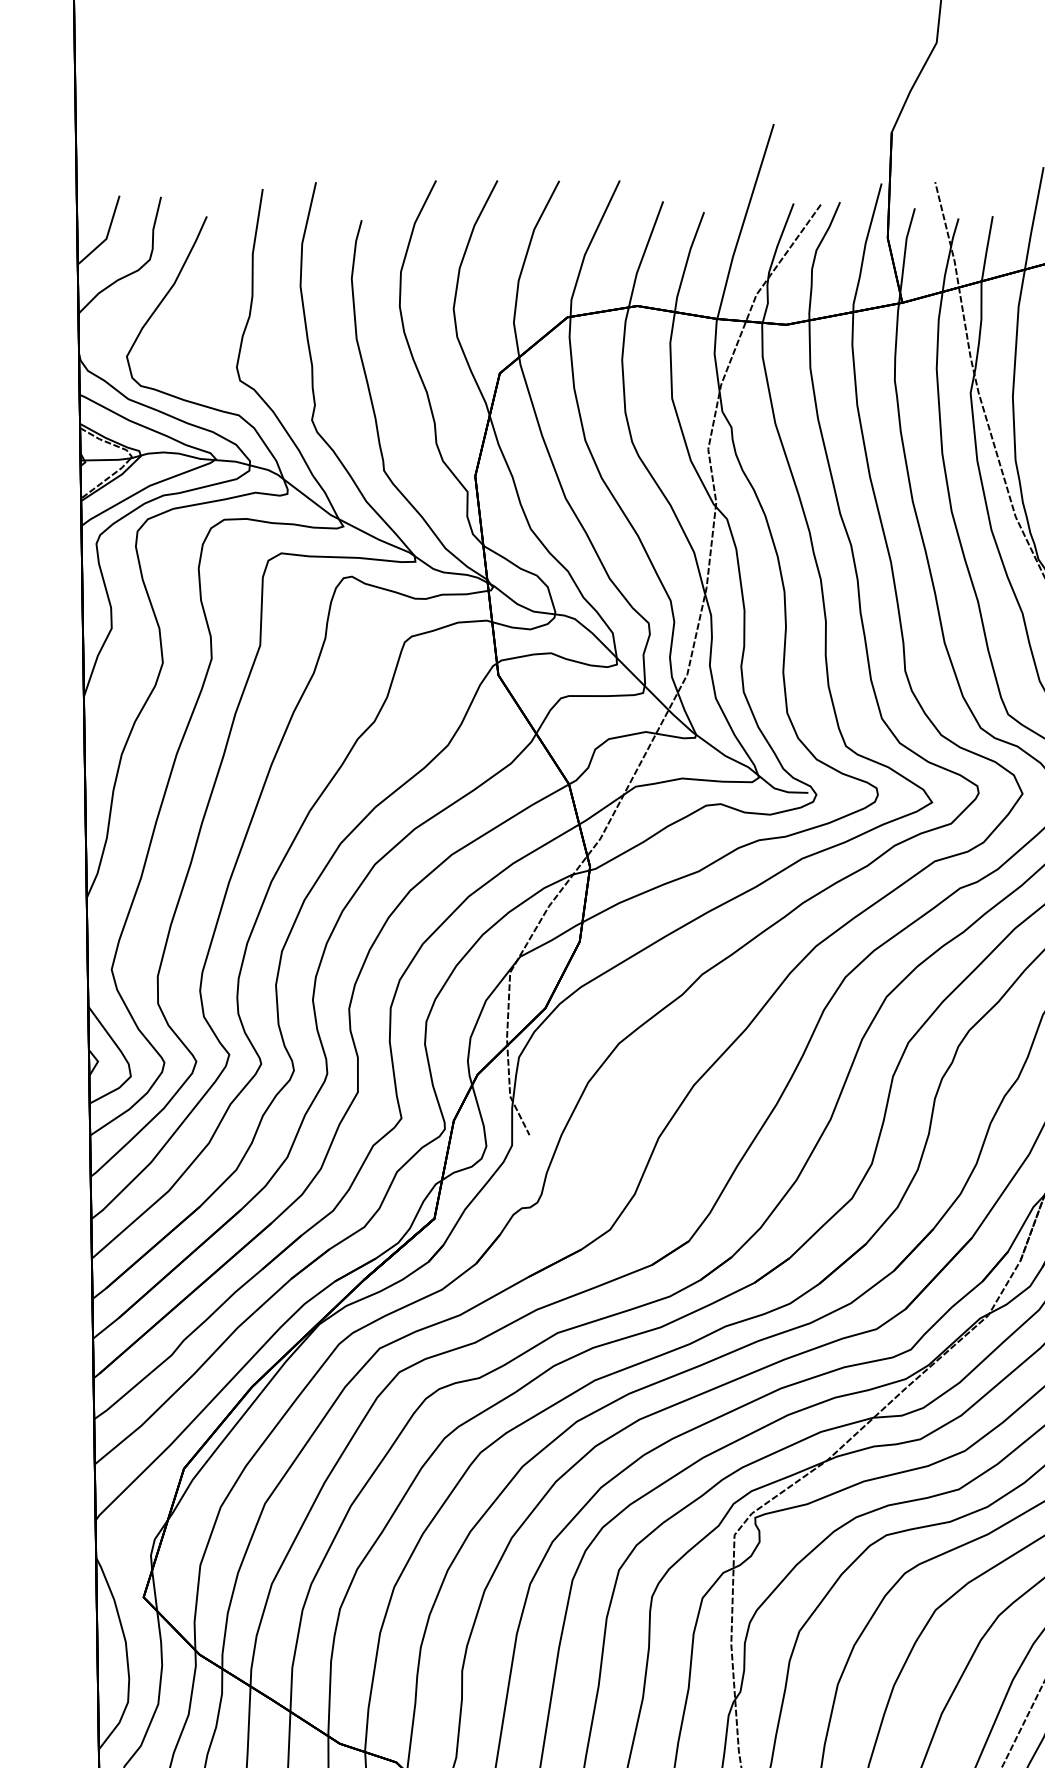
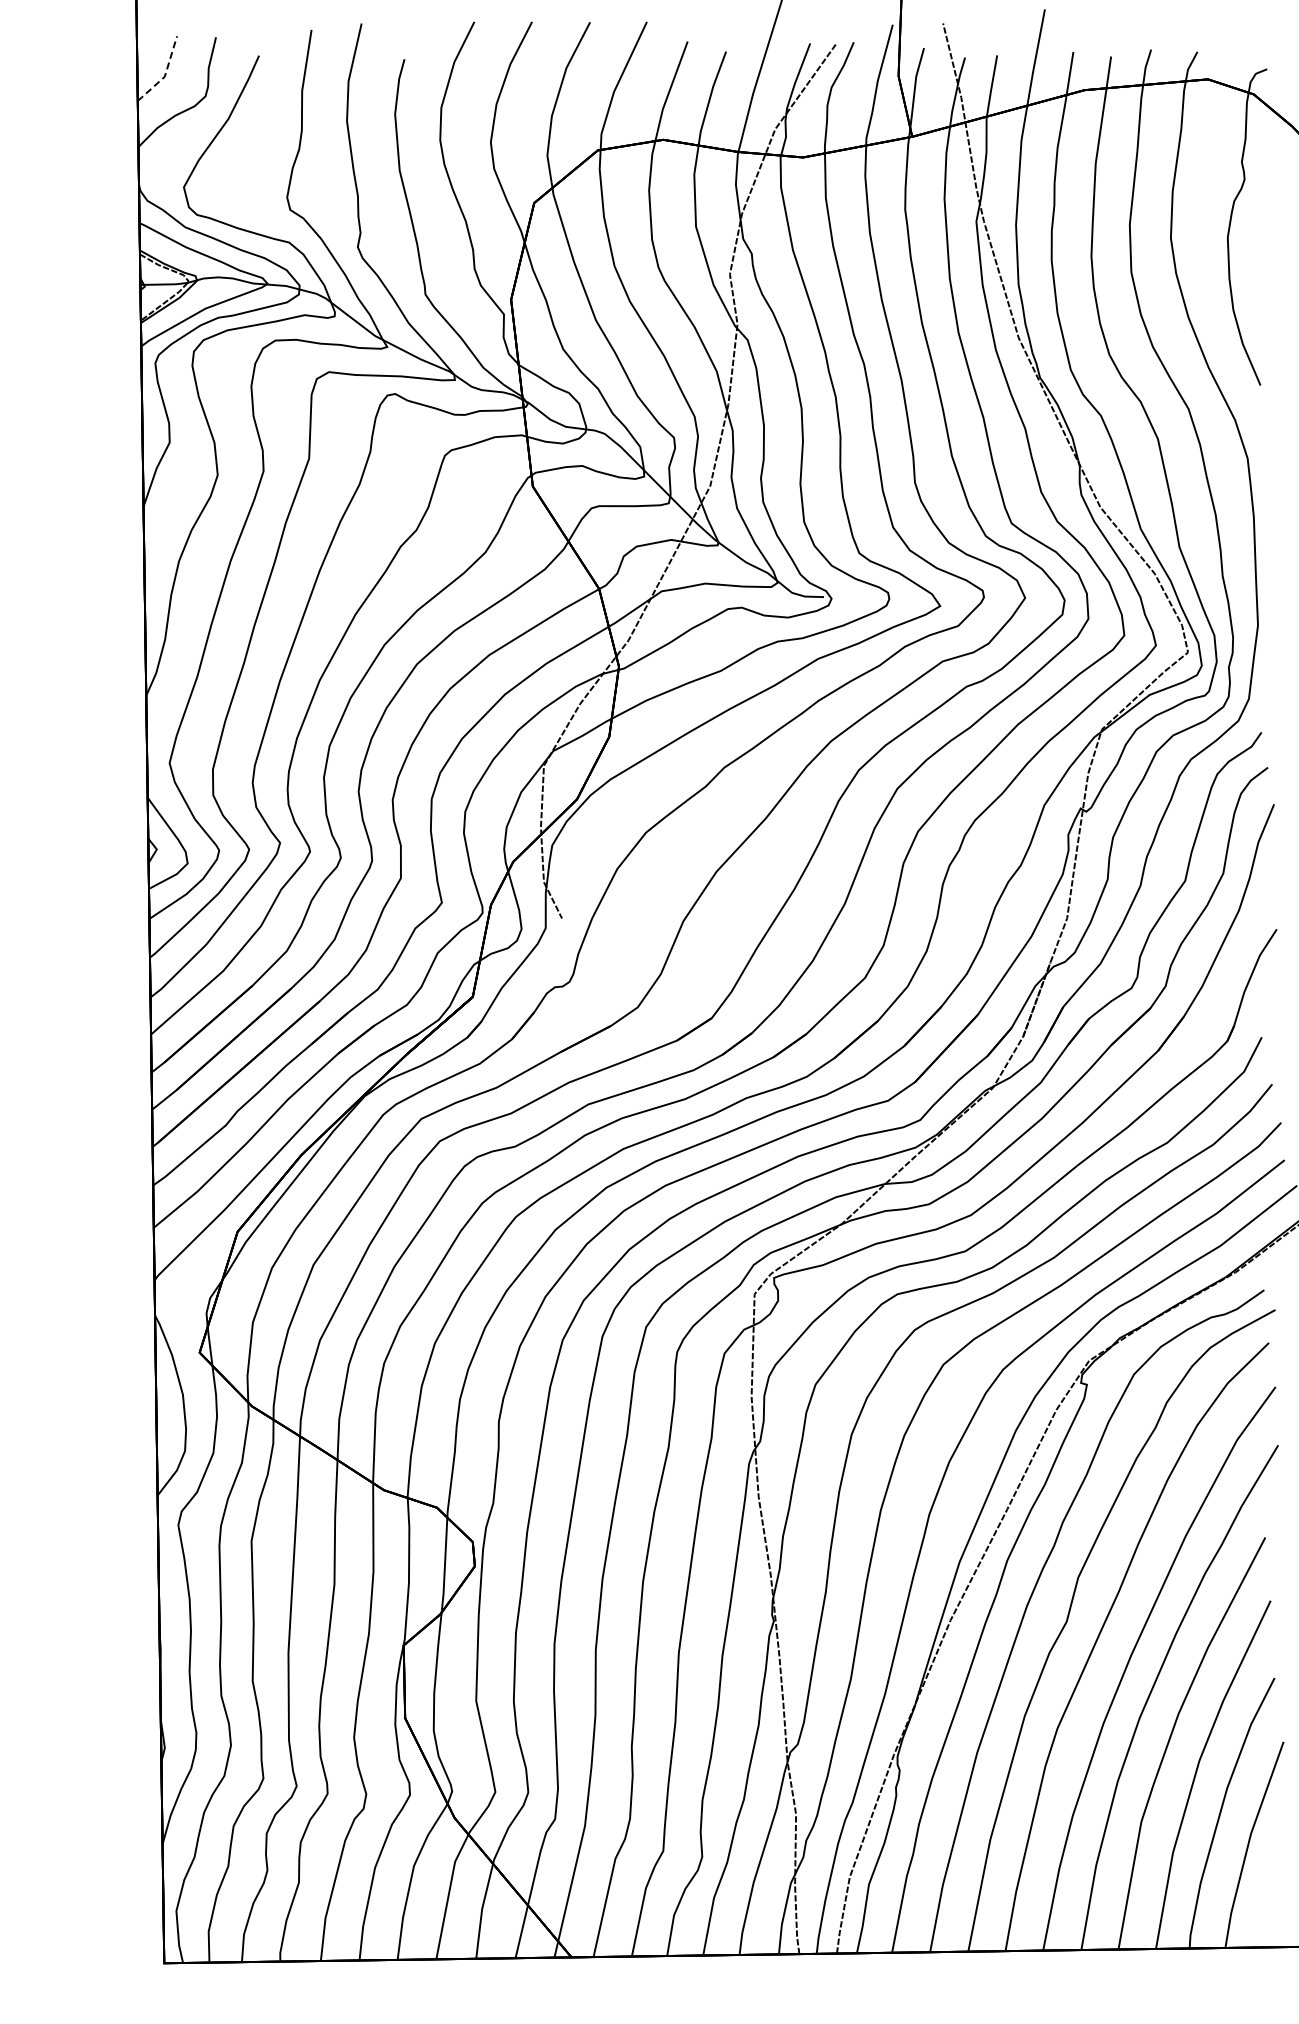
line: (107, 236) -> (165, 74), solid -> dashed

